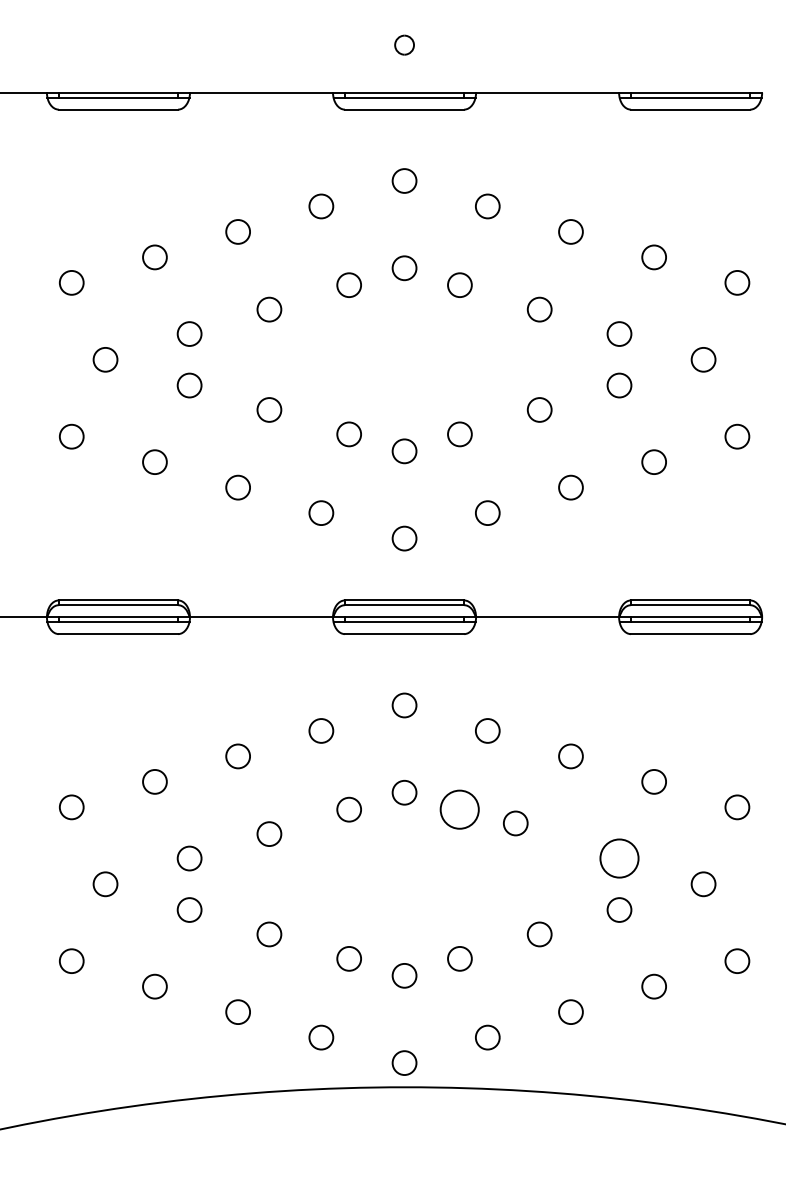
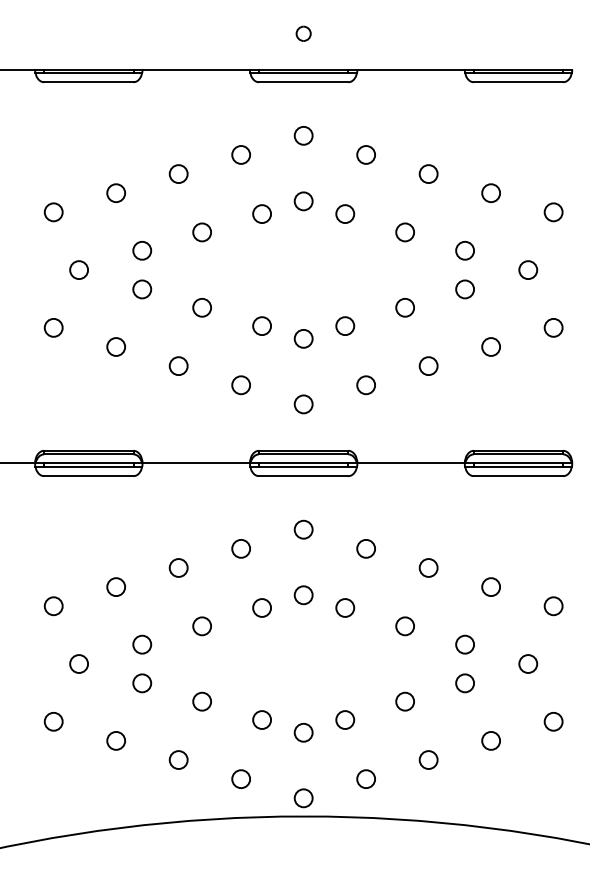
circle: (460, 809) -> (345, 607), size x0.62
circle: (514, 823) -> (404, 626), moved
circle: (620, 858) -> (465, 644), size x0.62

